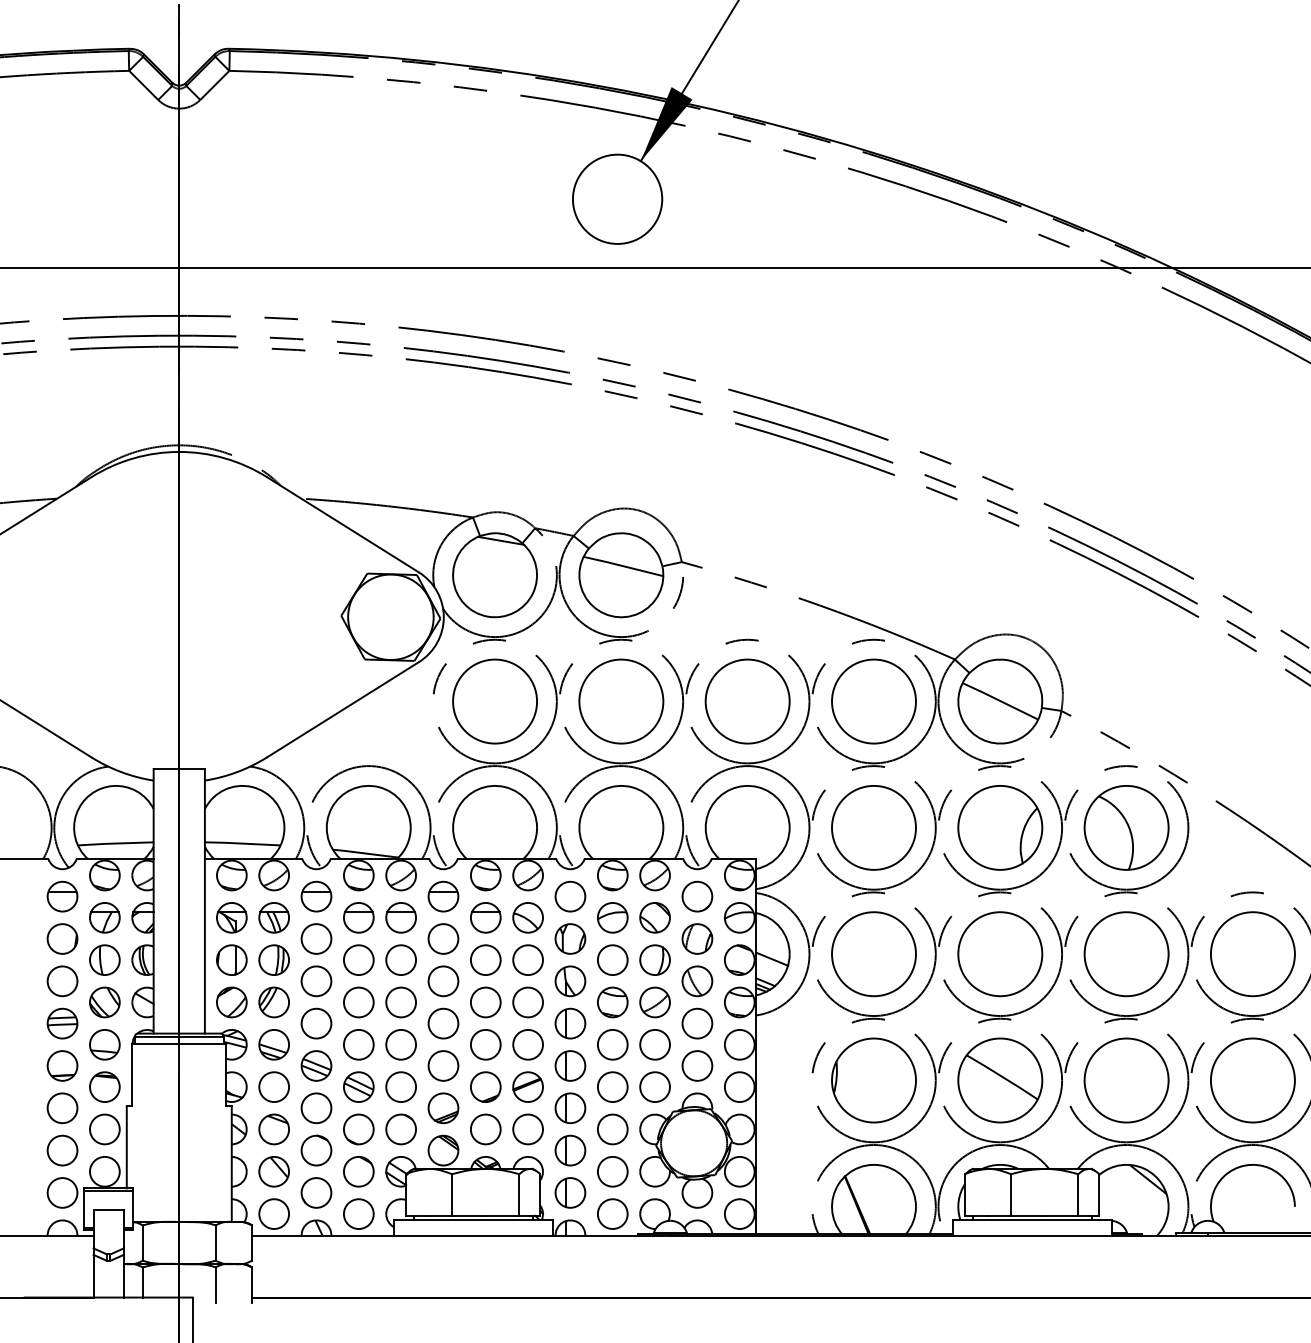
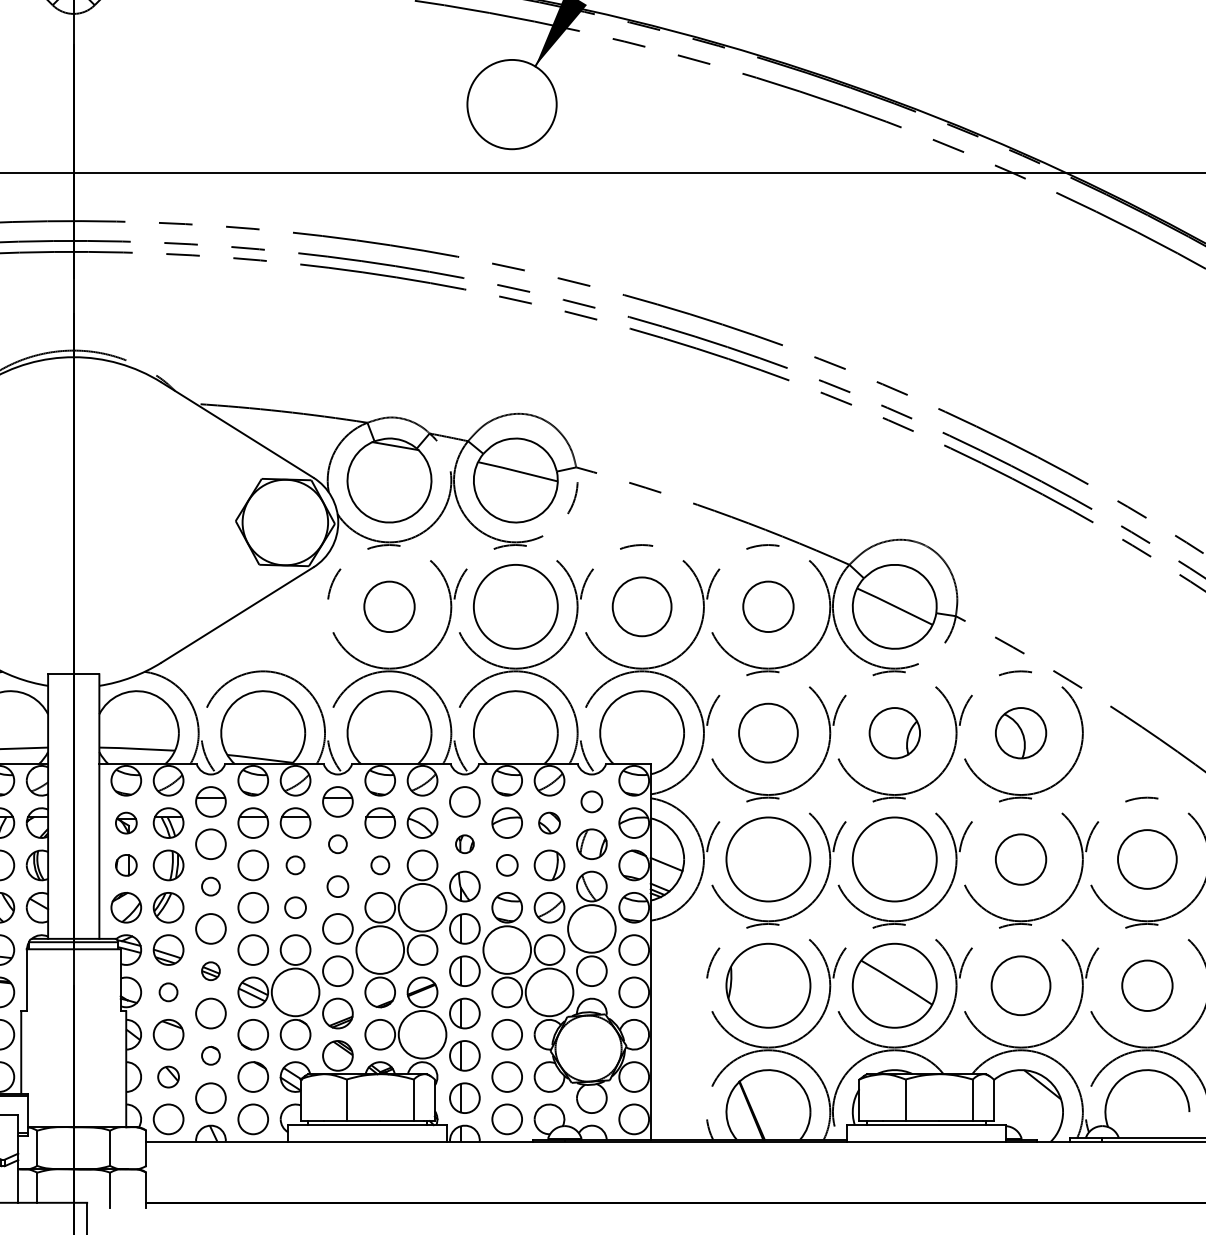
circle: (495, 701) -> (389, 606), size x0.6
circle: (747, 701) -> (641, 606), size x0.7
circle: (873, 701) -> (767, 606), size x0.6
circle: (873, 827) -> (767, 732), size x0.7
part: (1000, 827) -> (894, 732), size x0.6
part: (1126, 827) -> (1020, 732), size x0.6
part: (697, 896) -> (591, 801), size x0.7
part: (231, 917) -> (125, 822), size x0.7
part: (654, 917) -> (548, 822), size x0.7
circle: (443, 938) -> (337, 843), size x0.6
part: (570, 938) -> (464, 843), size x0.6
circle: (1126, 954) -> (1020, 859), size x0.6
circle: (1252, 954) -> (1146, 859), size x0.7
part: (231, 959) -> (125, 864), size x0.7
circle: (400, 959) -> (294, 864), size x0.6
circle: (485, 959) -> (379, 864), size x0.6
circle: (612, 959) -> (506, 864), size x0.7
circle: (316, 981) -> (210, 886), size x0.6
circle: (443, 981) -> (337, 886), size x0.7
circle: (400, 1002) -> (294, 907), size x0.7
circle: (528, 1002) -> (422, 907), size x1.6
circle: (697, 1023) -> (591, 928), size x1.6
circle: (485, 1044) -> (379, 949), size x1.6
circle: (612, 1044) -> (506, 949), size x1.6
part: (316, 1065) -> (210, 970), size x0.6
circle: (1126, 1080) -> (1020, 985), size x0.7
circle: (1252, 1080) -> (1146, 985), size x0.6
circle: (273, 1086) -> (167, 991), size x0.6
circle: (401, 1087) -> (295, 992), size x1.6
circle: (654, 1087) -> (548, 992), size x1.6
circle: (528, 1129) -> (422, 1034), size x1.6
part: (316, 1150) -> (210, 1055), size x0.6
part: (273, 1171) -> (167, 1076), size x0.7

